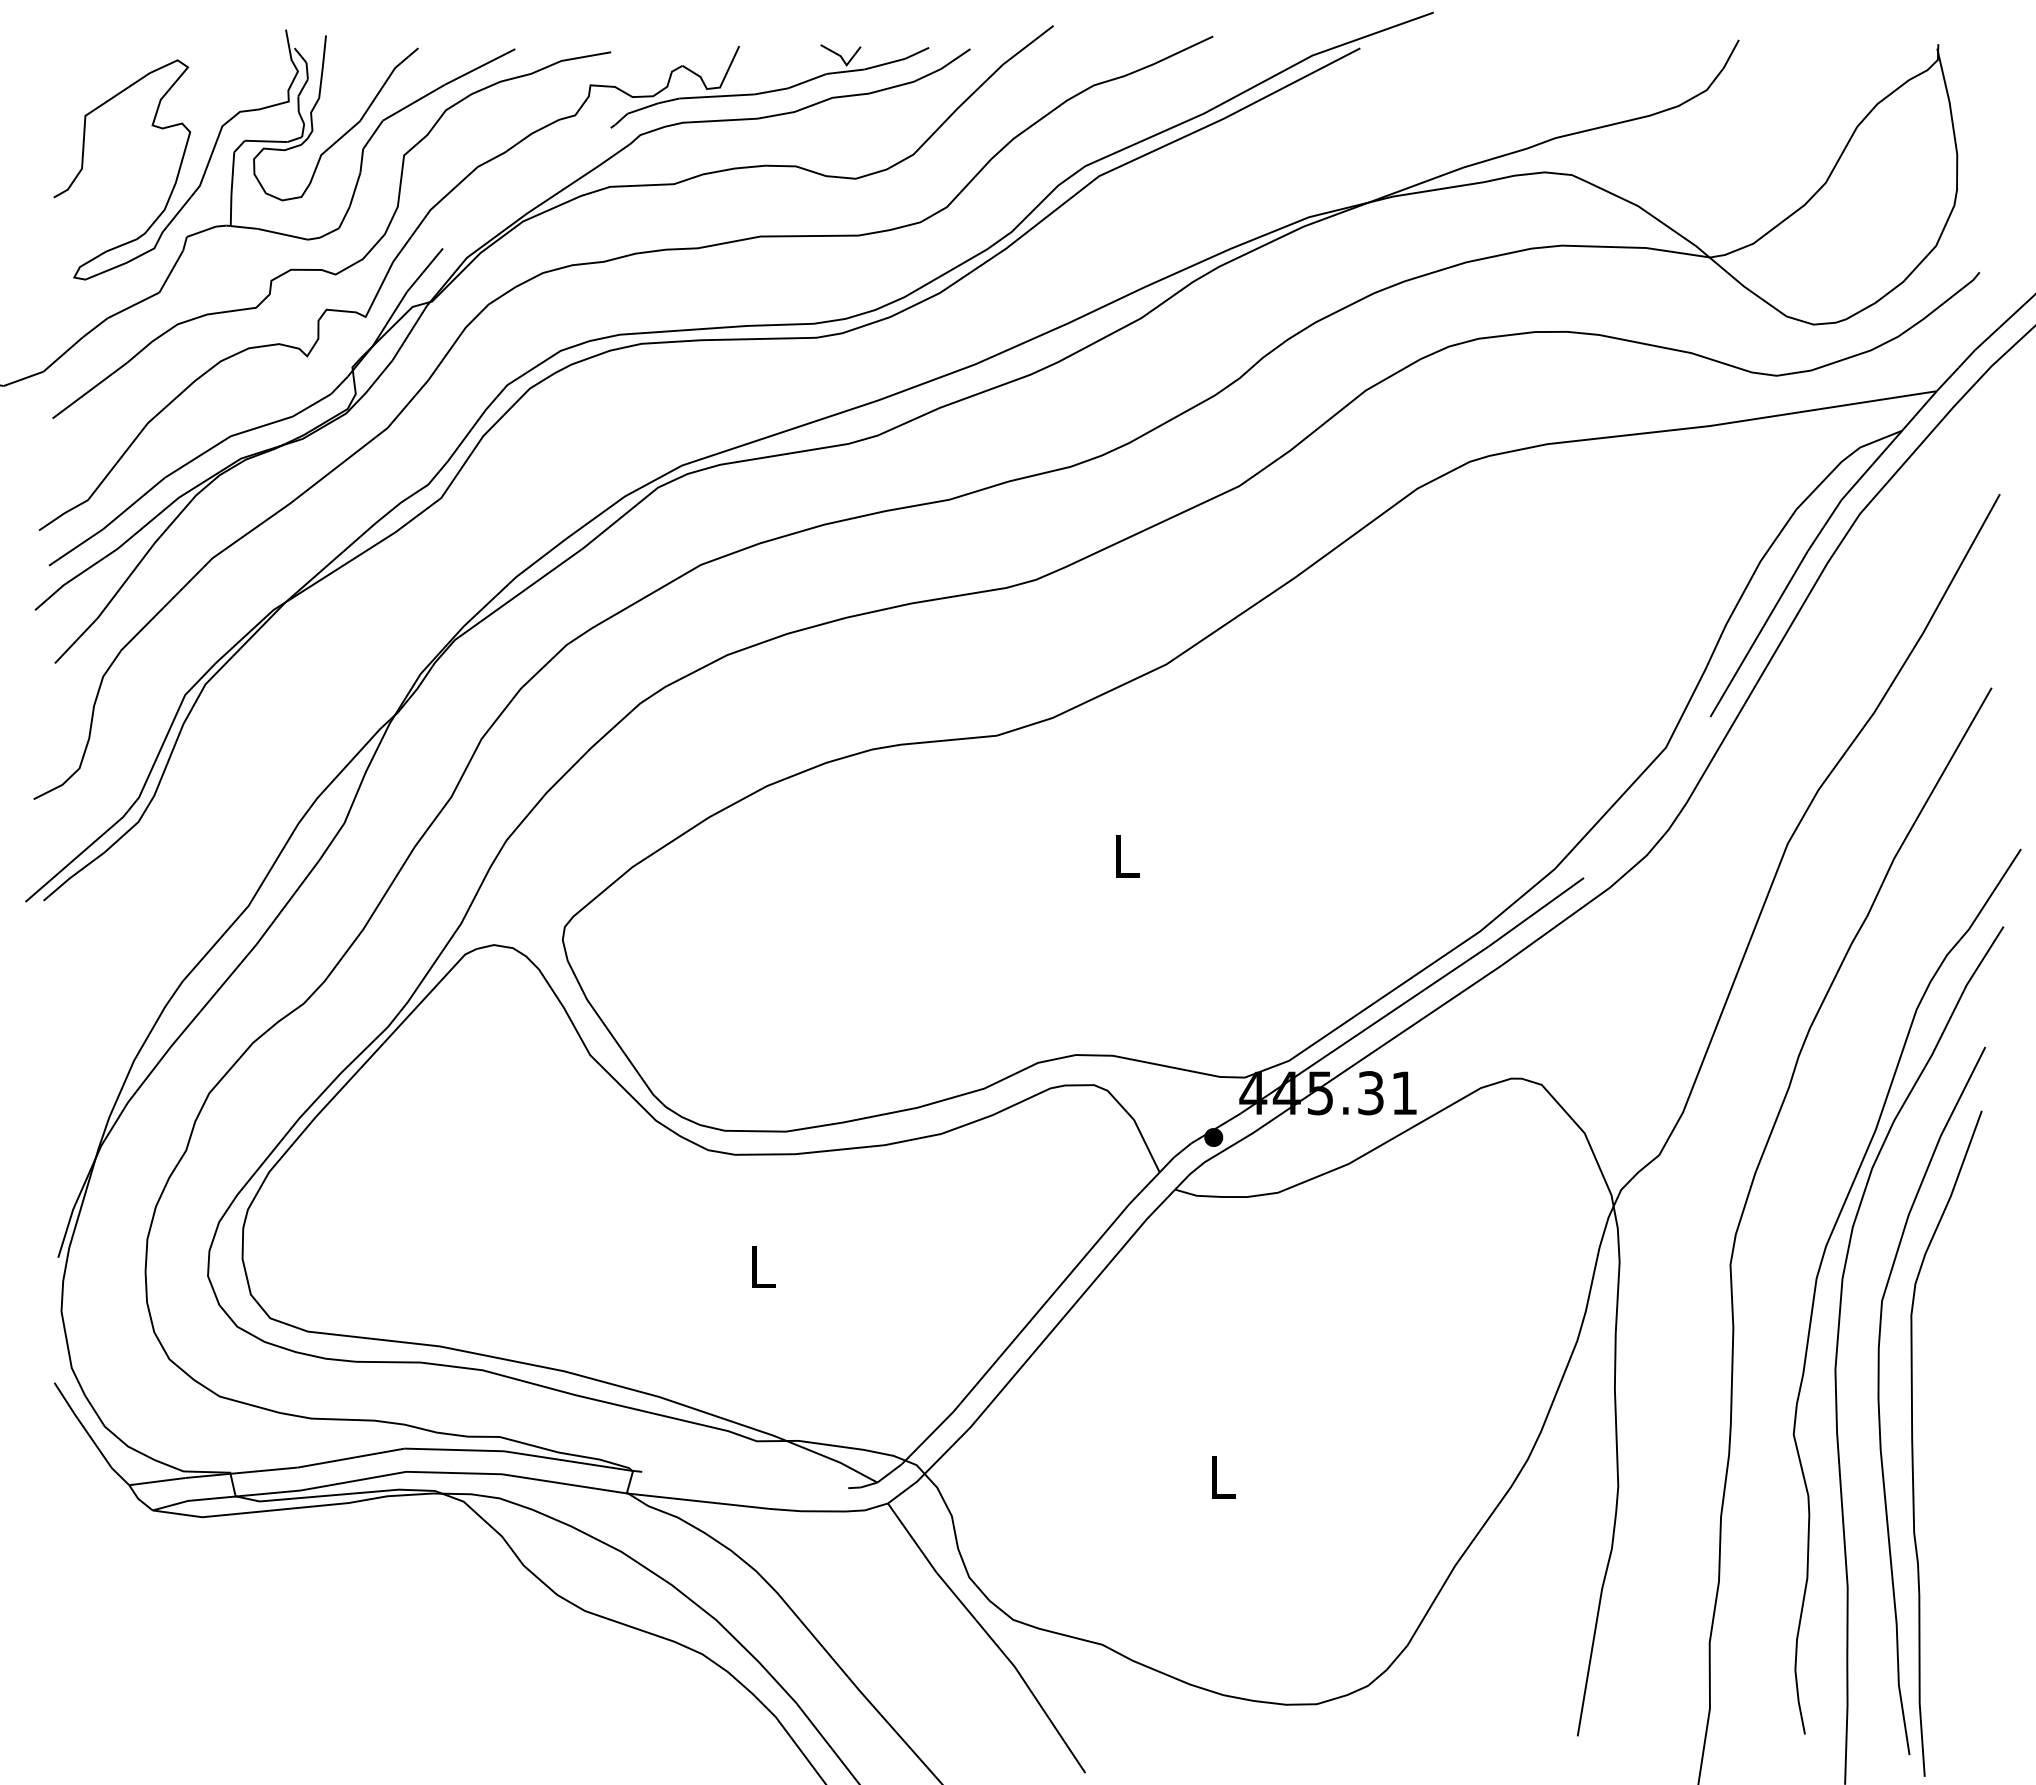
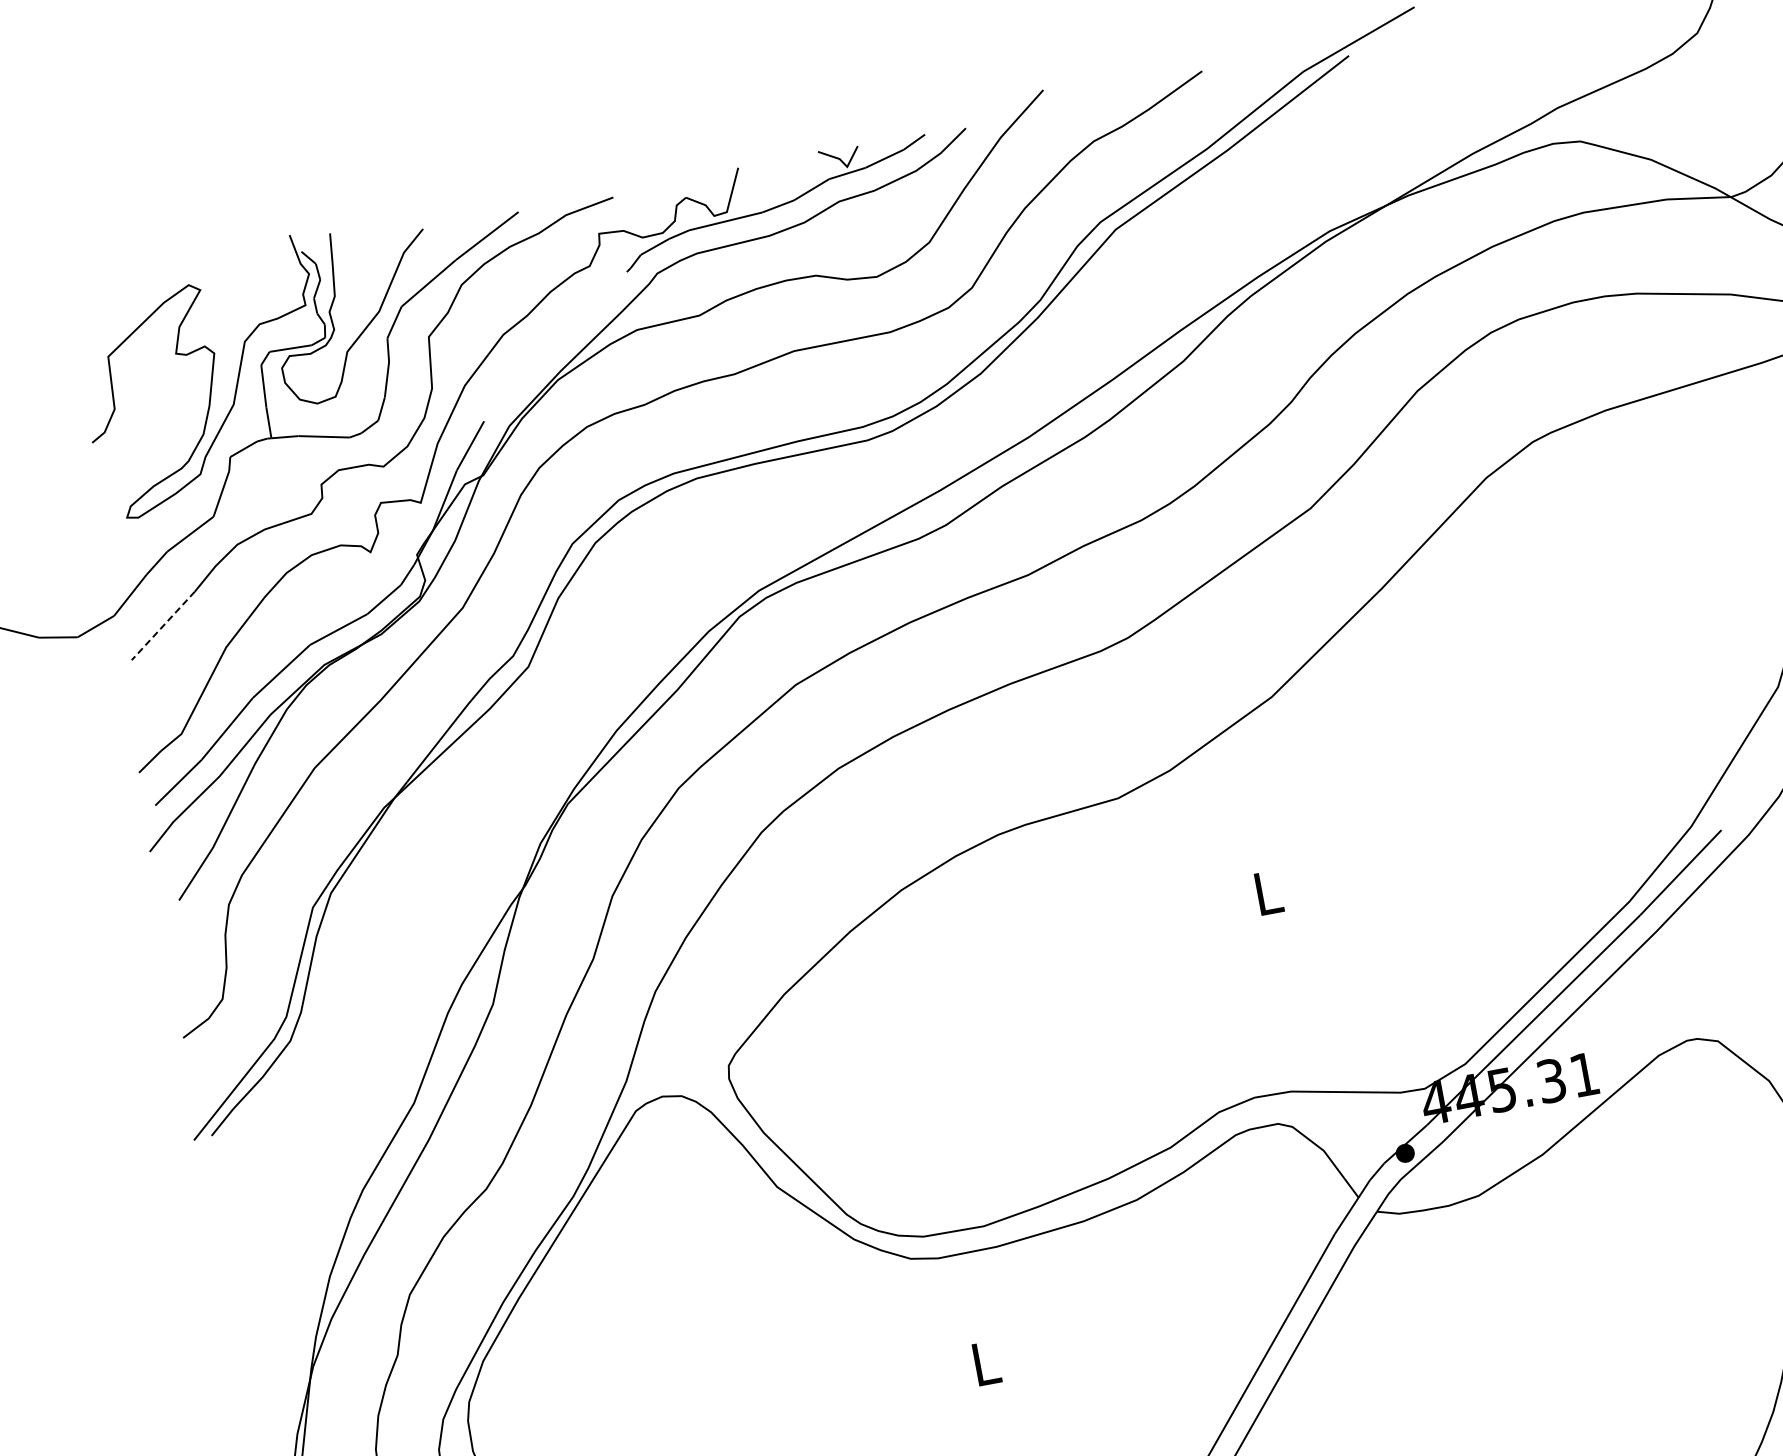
line: (89, 390) -> (162, 625), solid -> dashed

